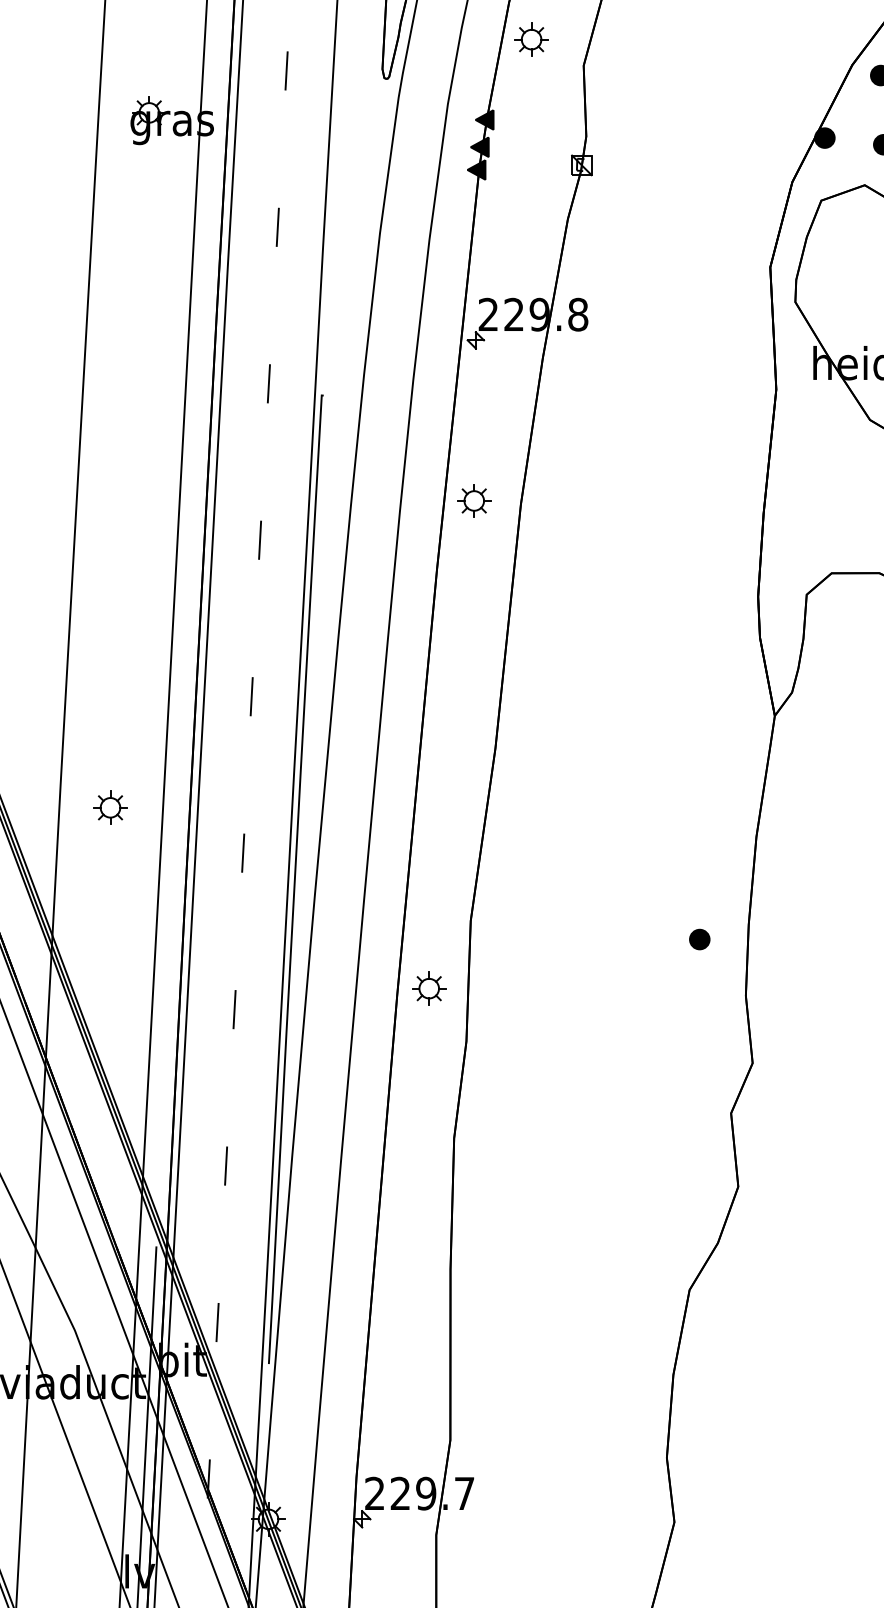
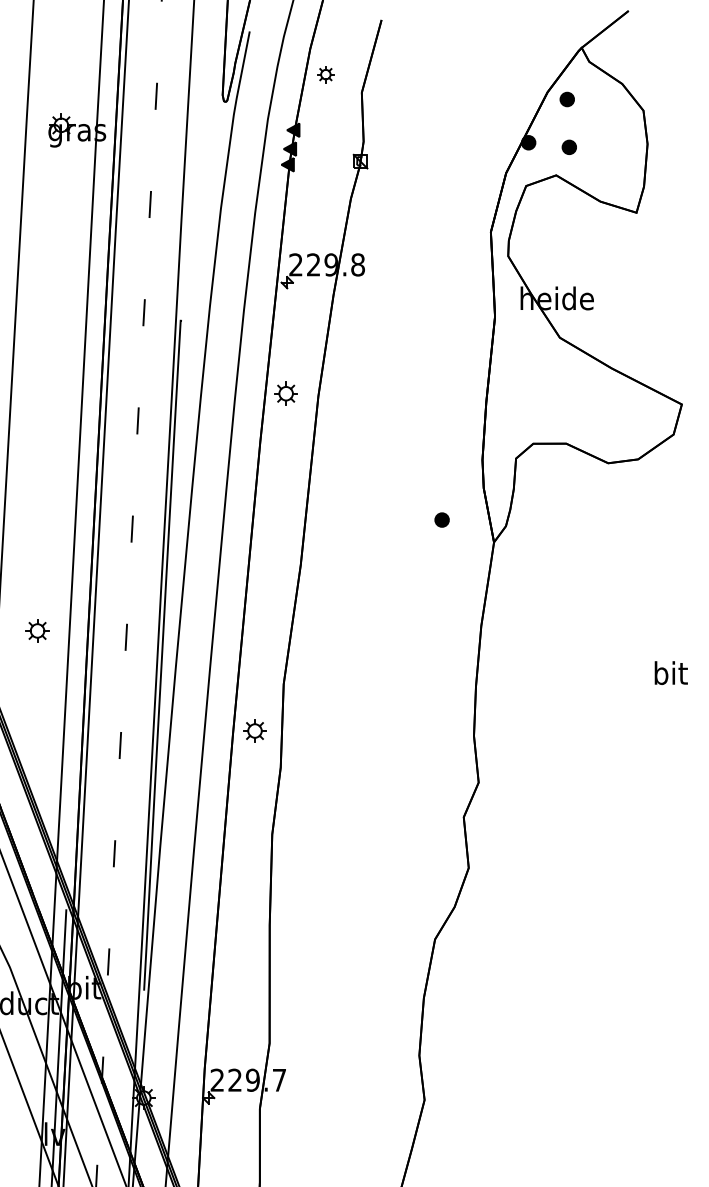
part: (531, 39) -> (325, 74), size x0.7
part: (110, 807) -> (37, 630), moved
part: (698, 938) -> (441, 519), moved

